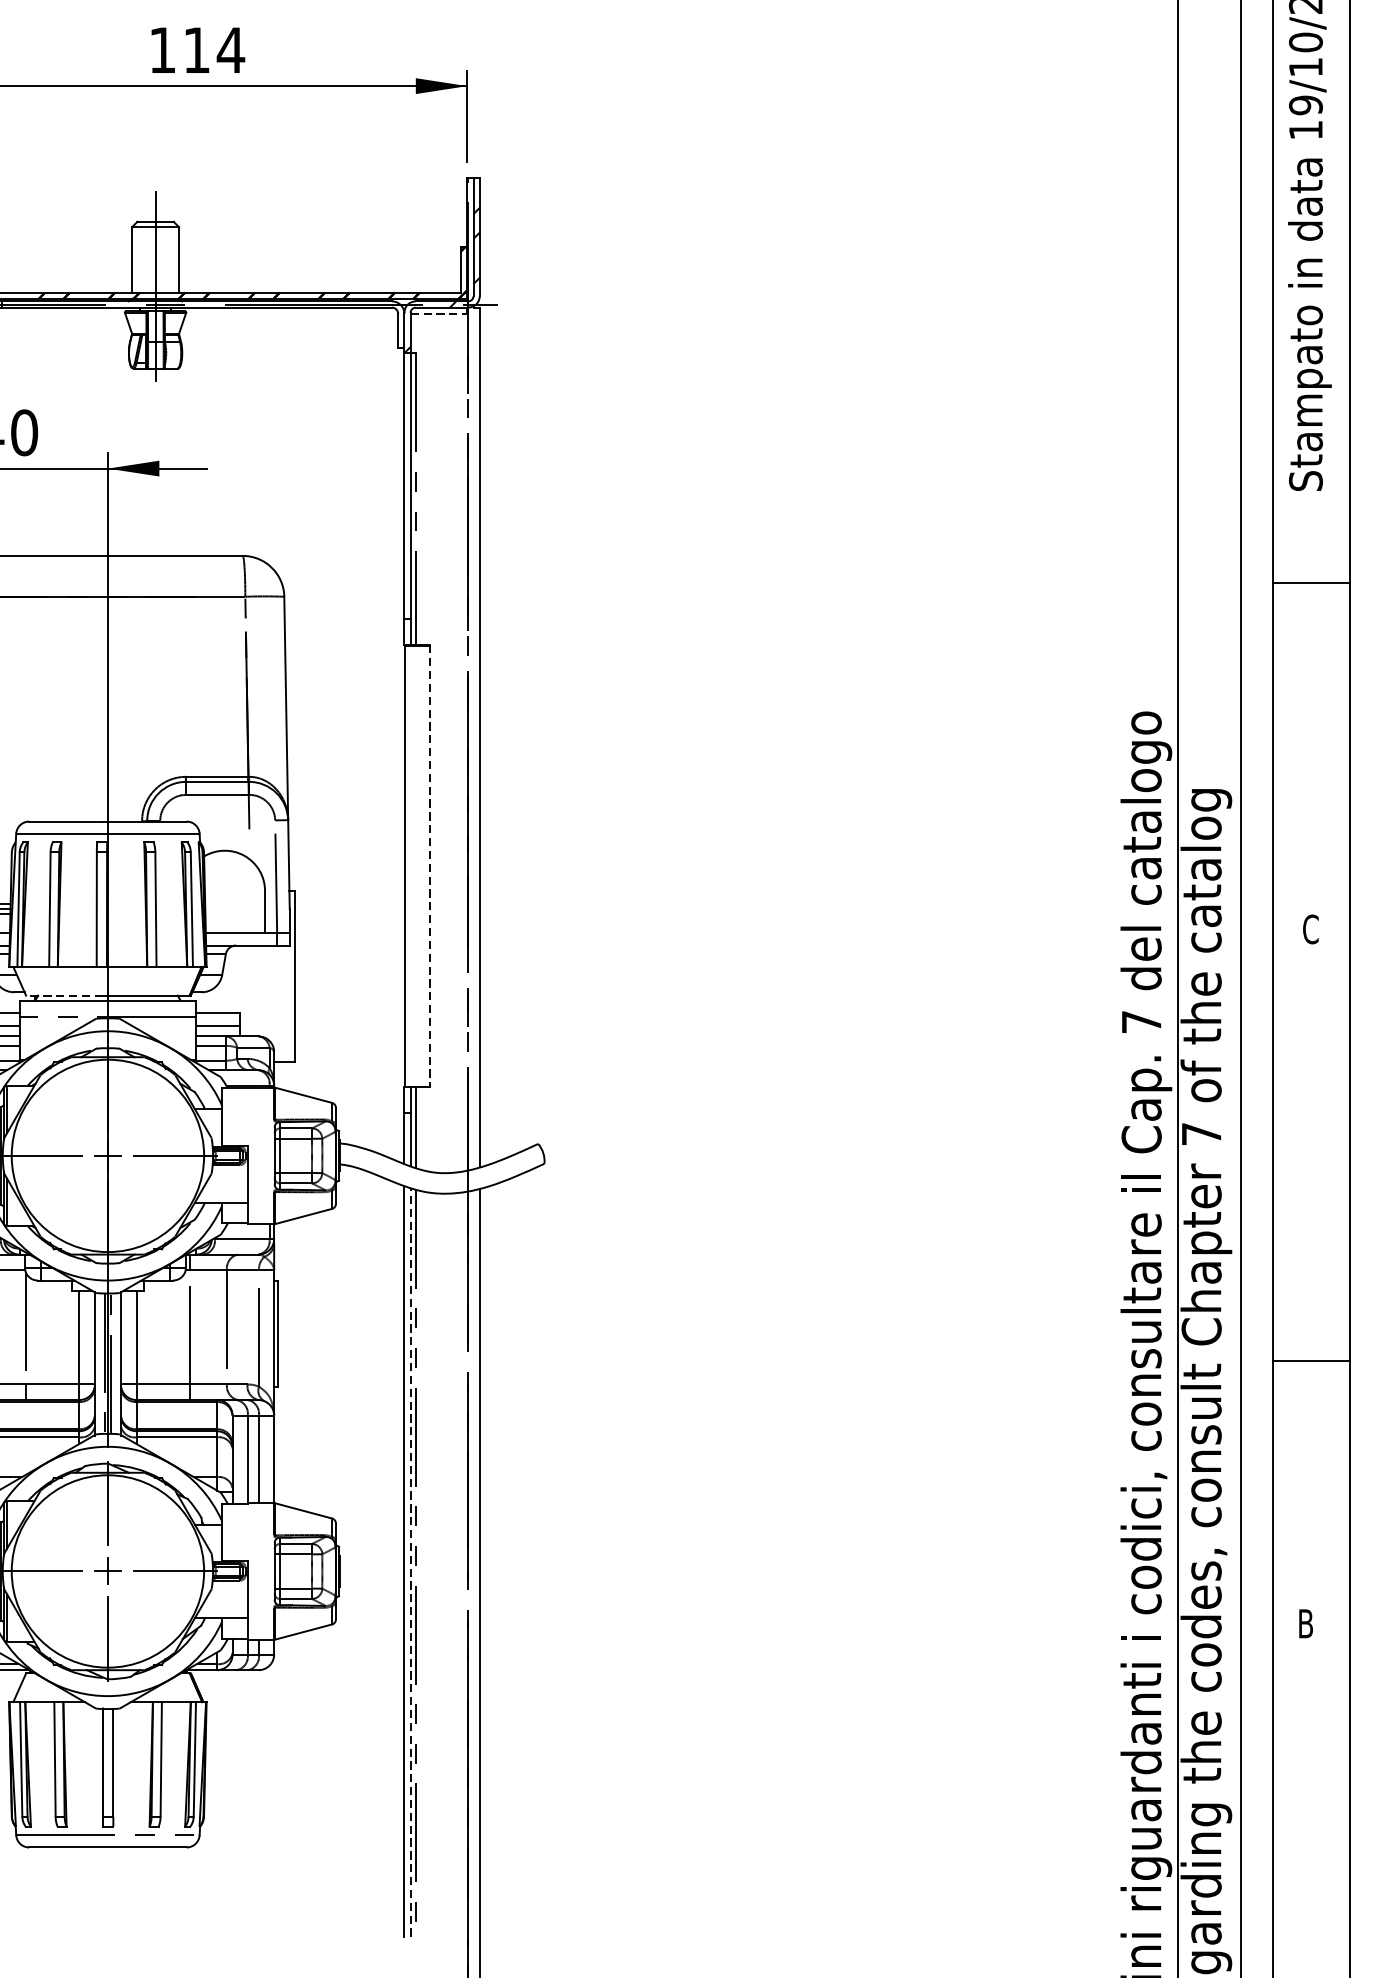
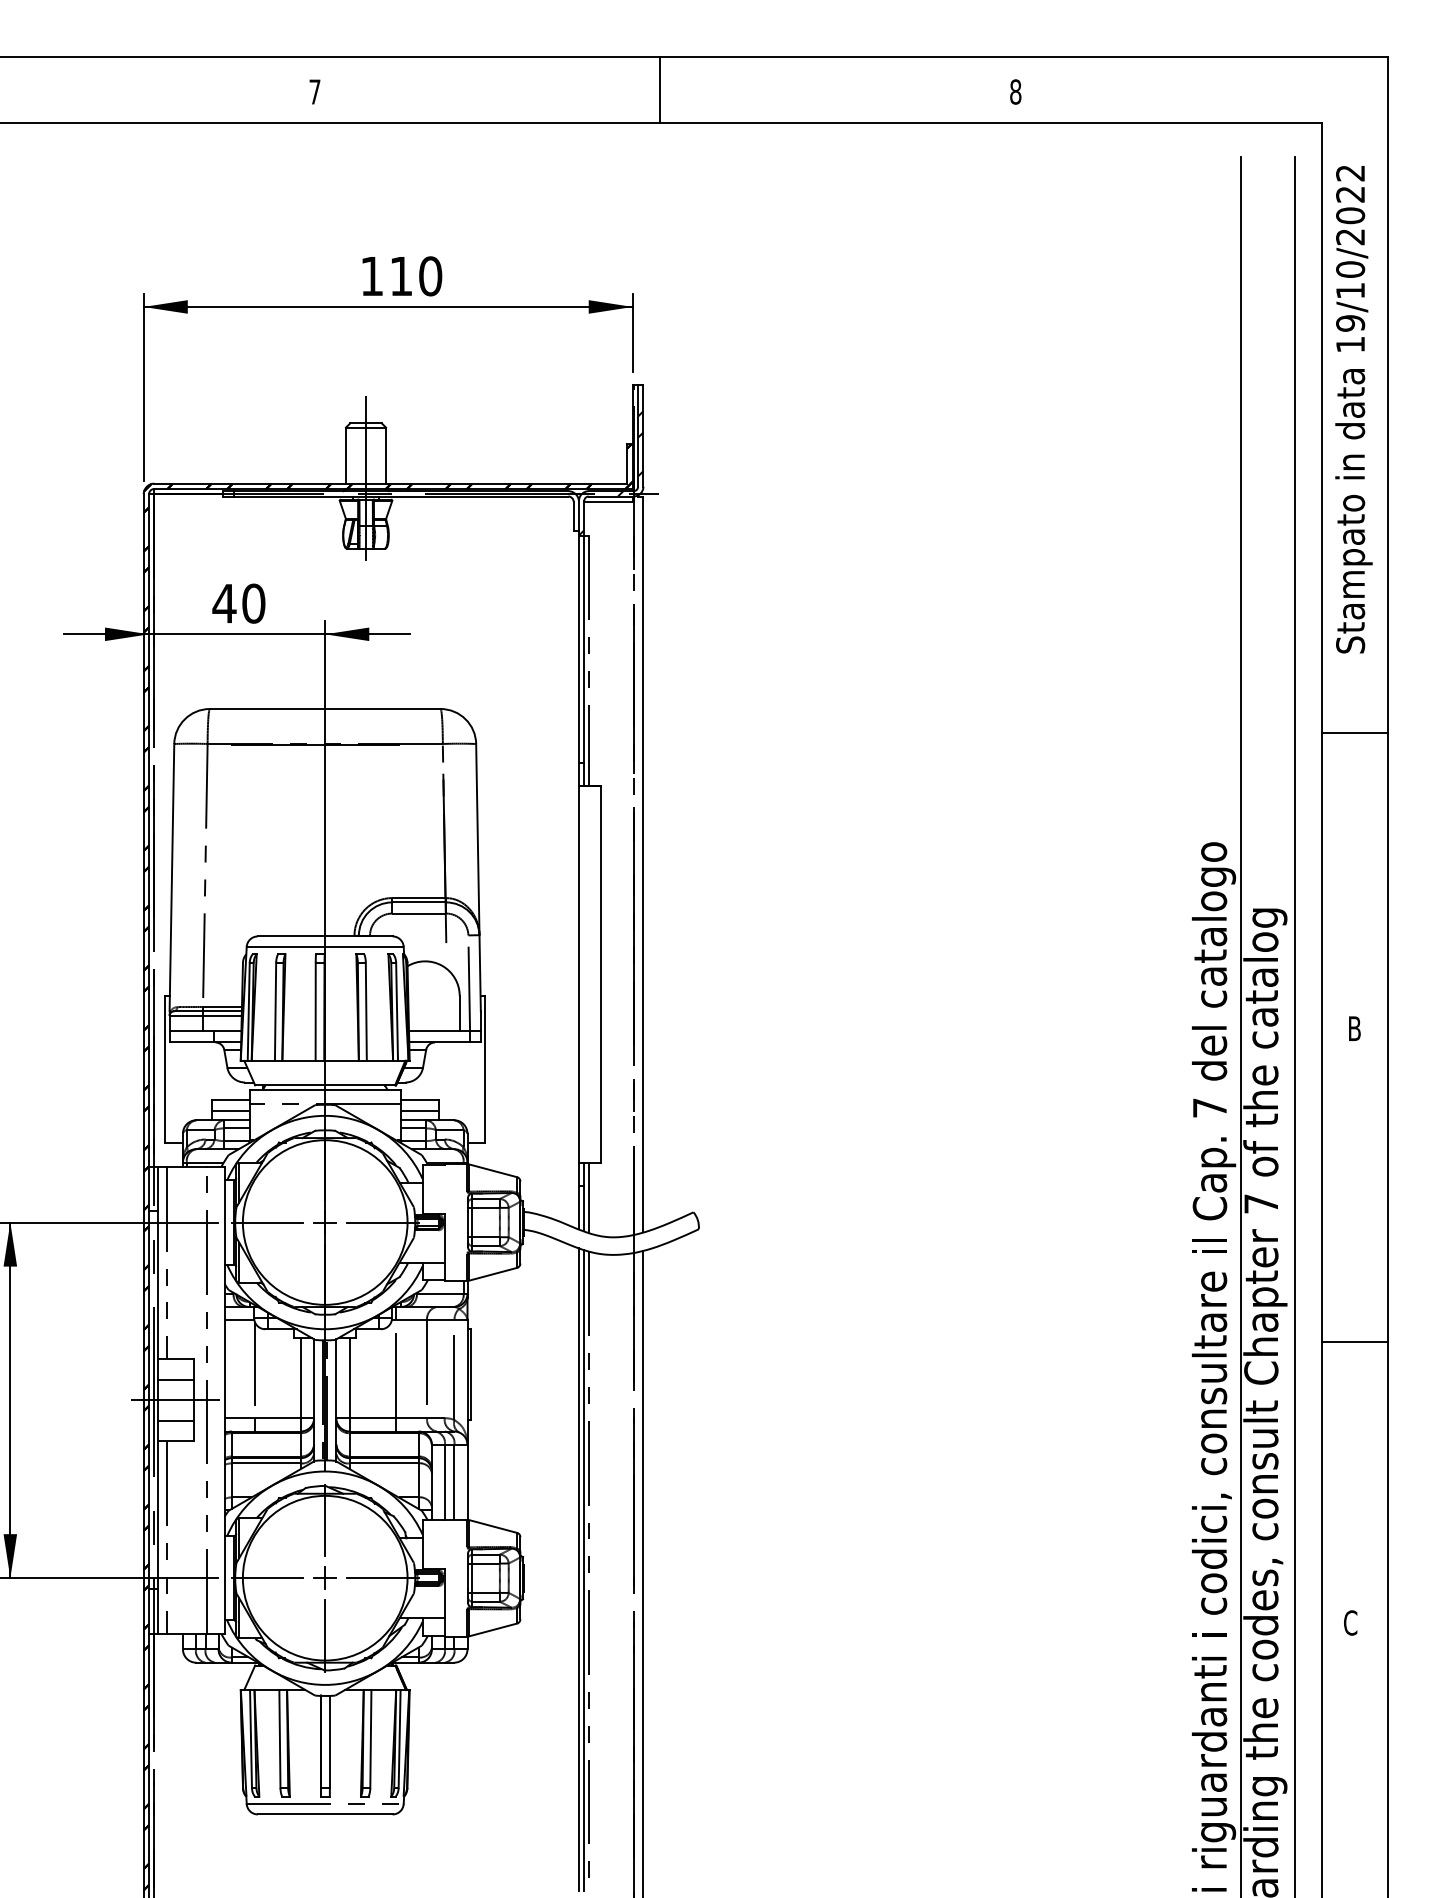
text: (230, 50) -> (430, 276), 114 -> 110
line: (440, 313) -> (609, 501), dashed -> solid
line: (430, 866) -> (601, 974), dashed -> solid
text: (1310, 929) -> (1354, 1028), C -> B
line: (65, 995) -> (288, 1085), dashed -> solid
line: (1310, 1361) -> (1354, 1342), moved
line: (410, 1561) -> (584, 1569), dashed -> solid
text: (1305, 1623) -> (1350, 1622), B -> C

